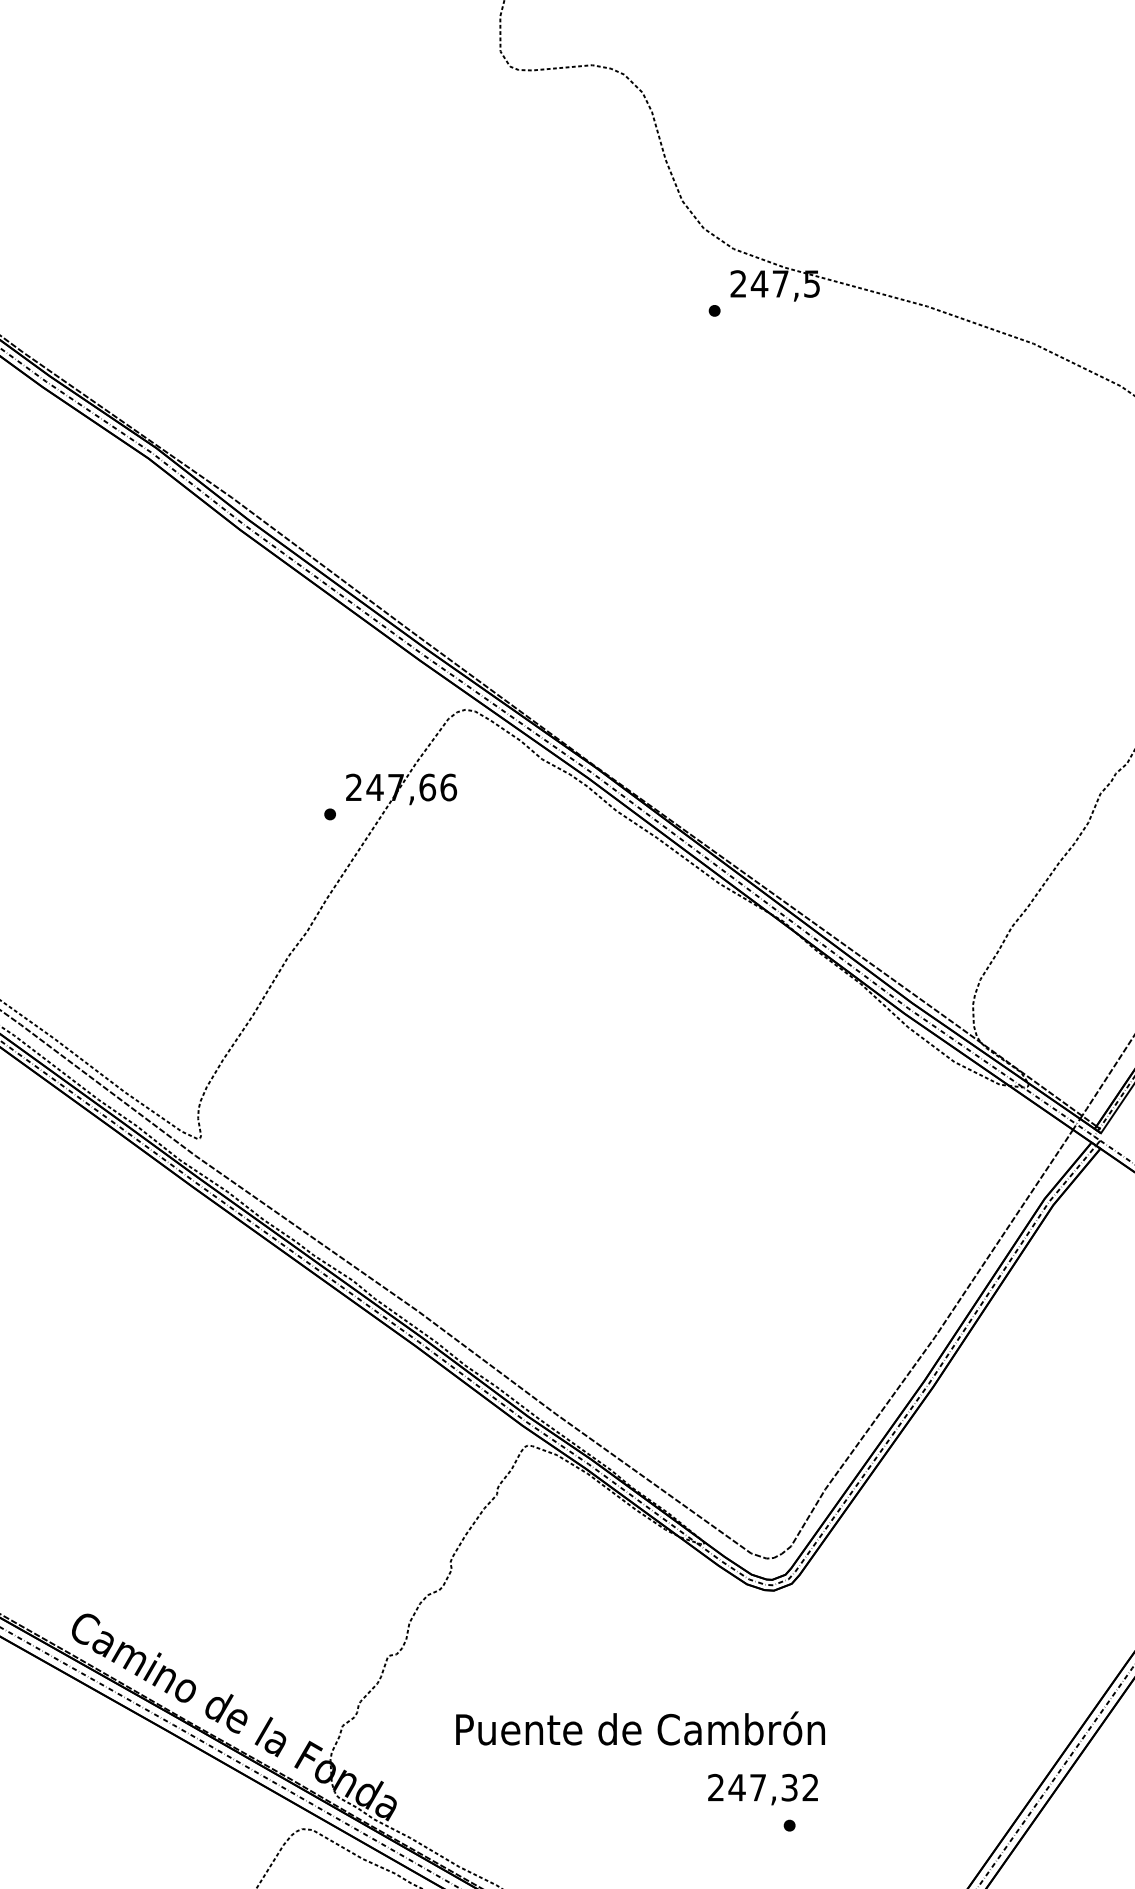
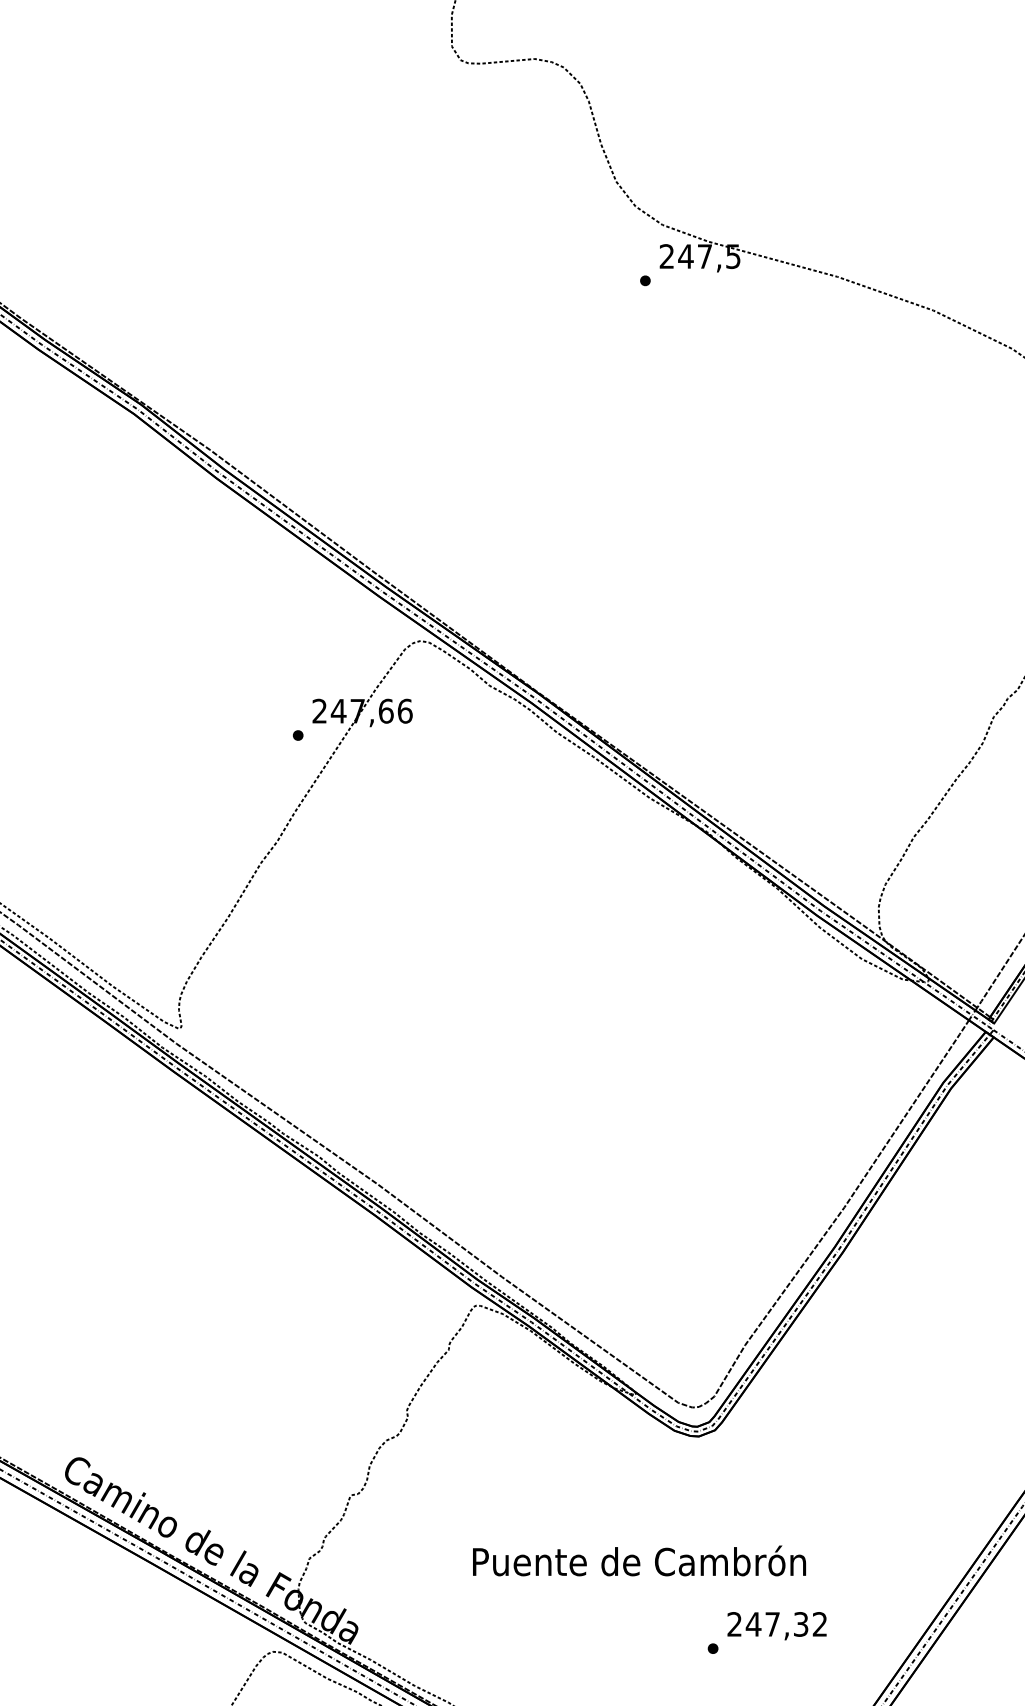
text: (640, 1727) -> (639, 1560), moved
text: (762, 1789) -> (776, 1626), moved

